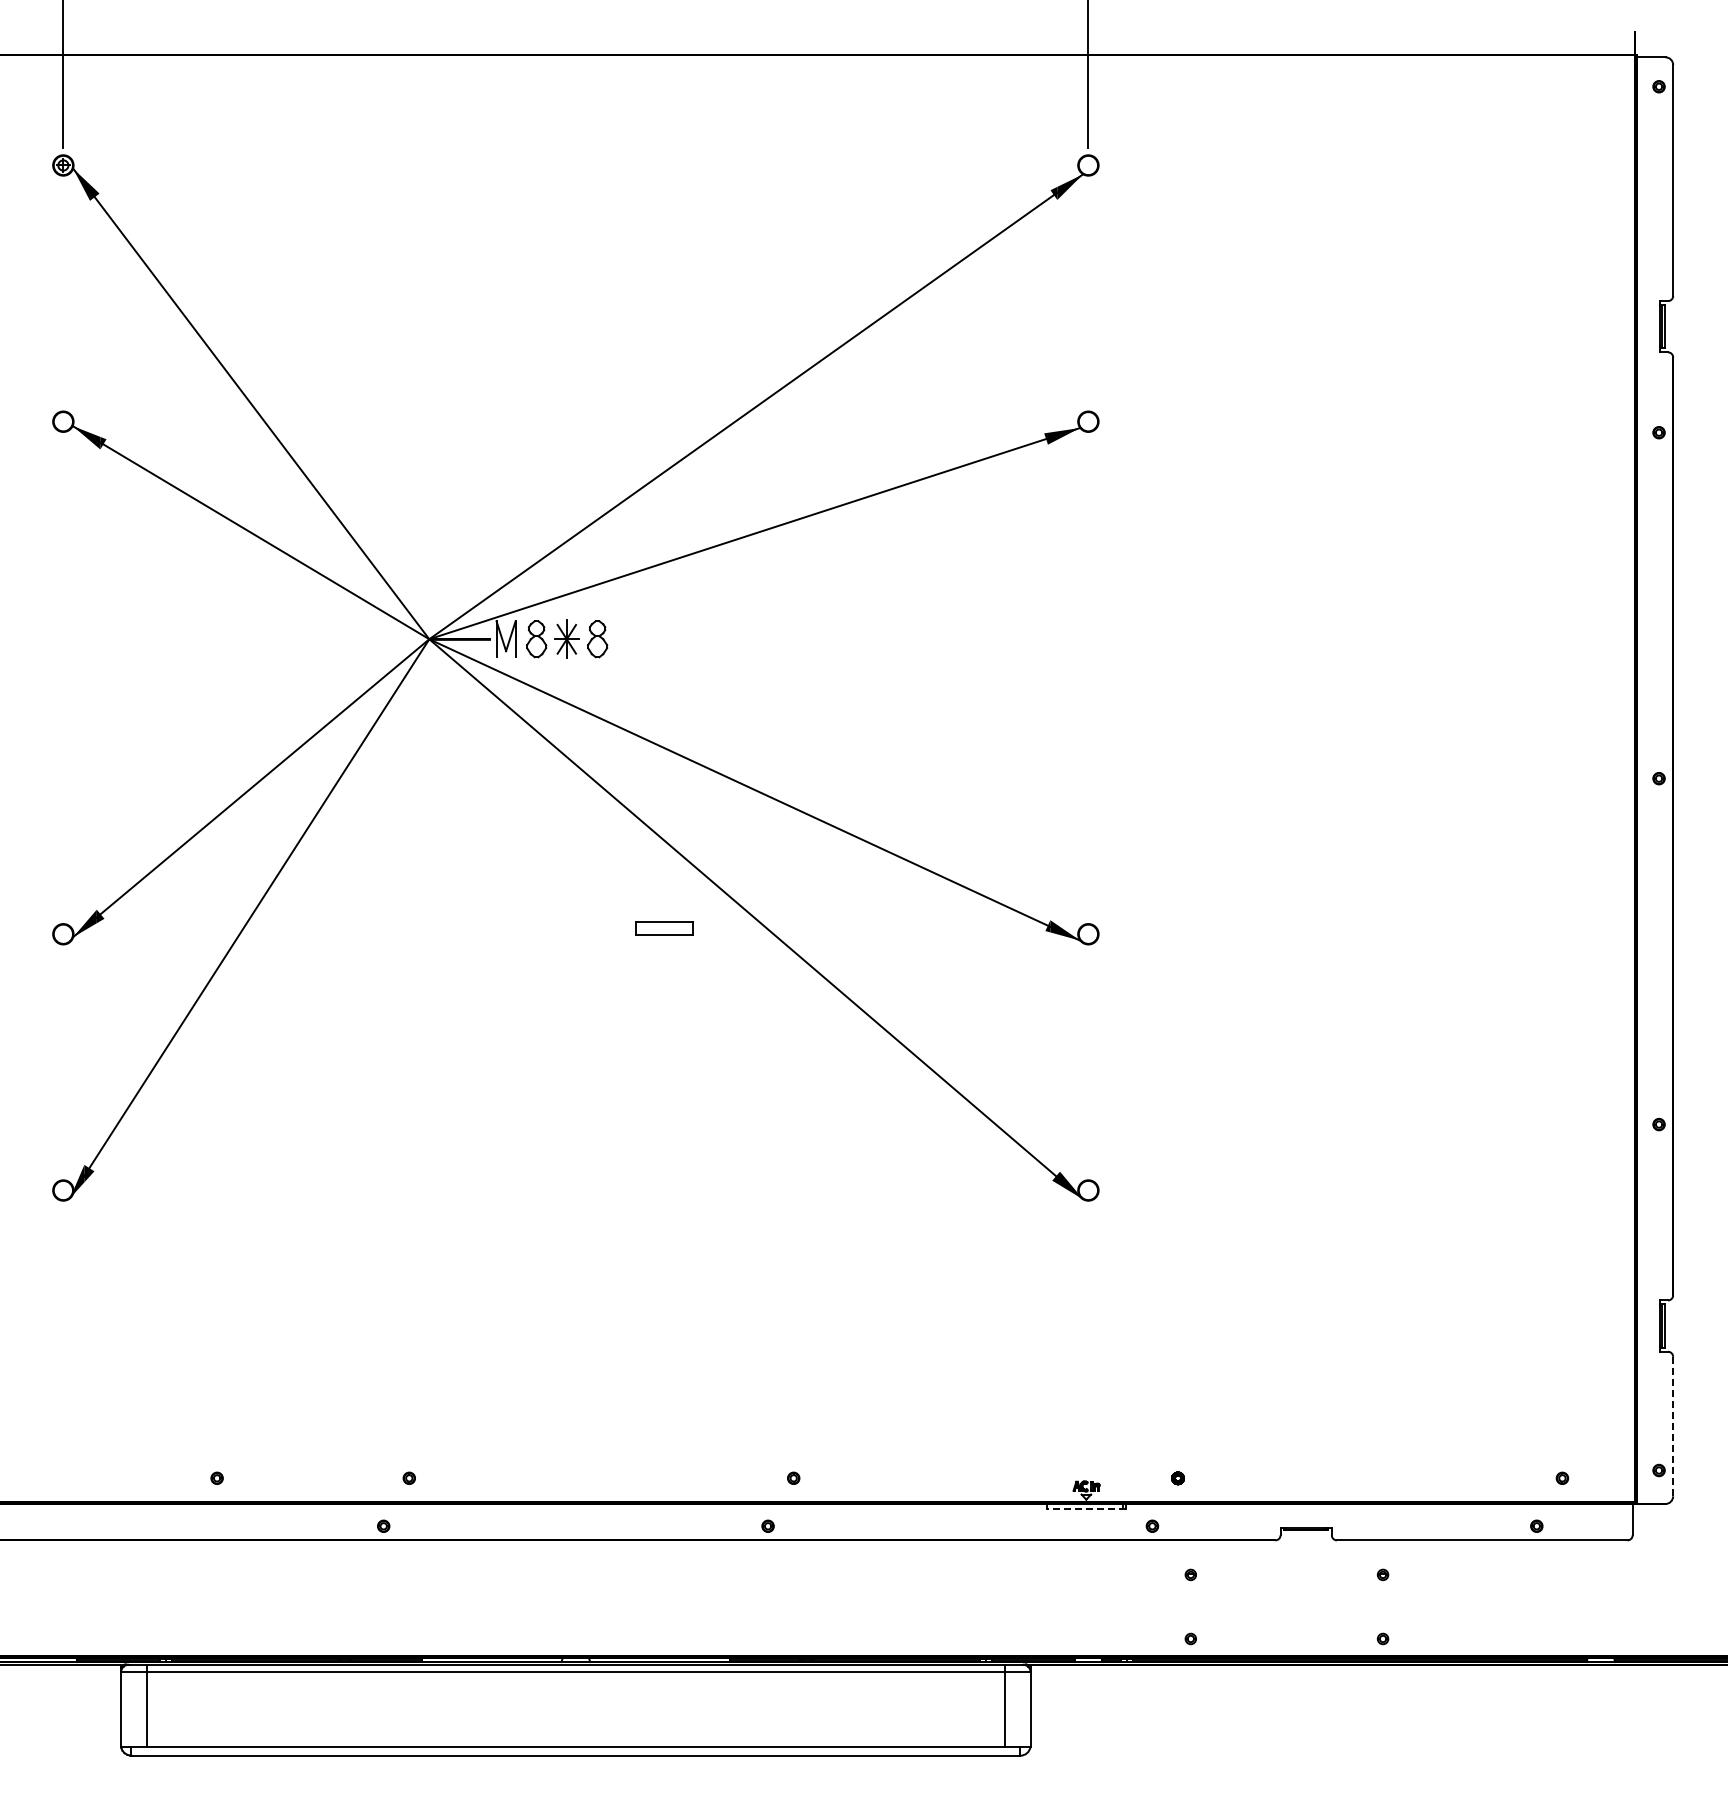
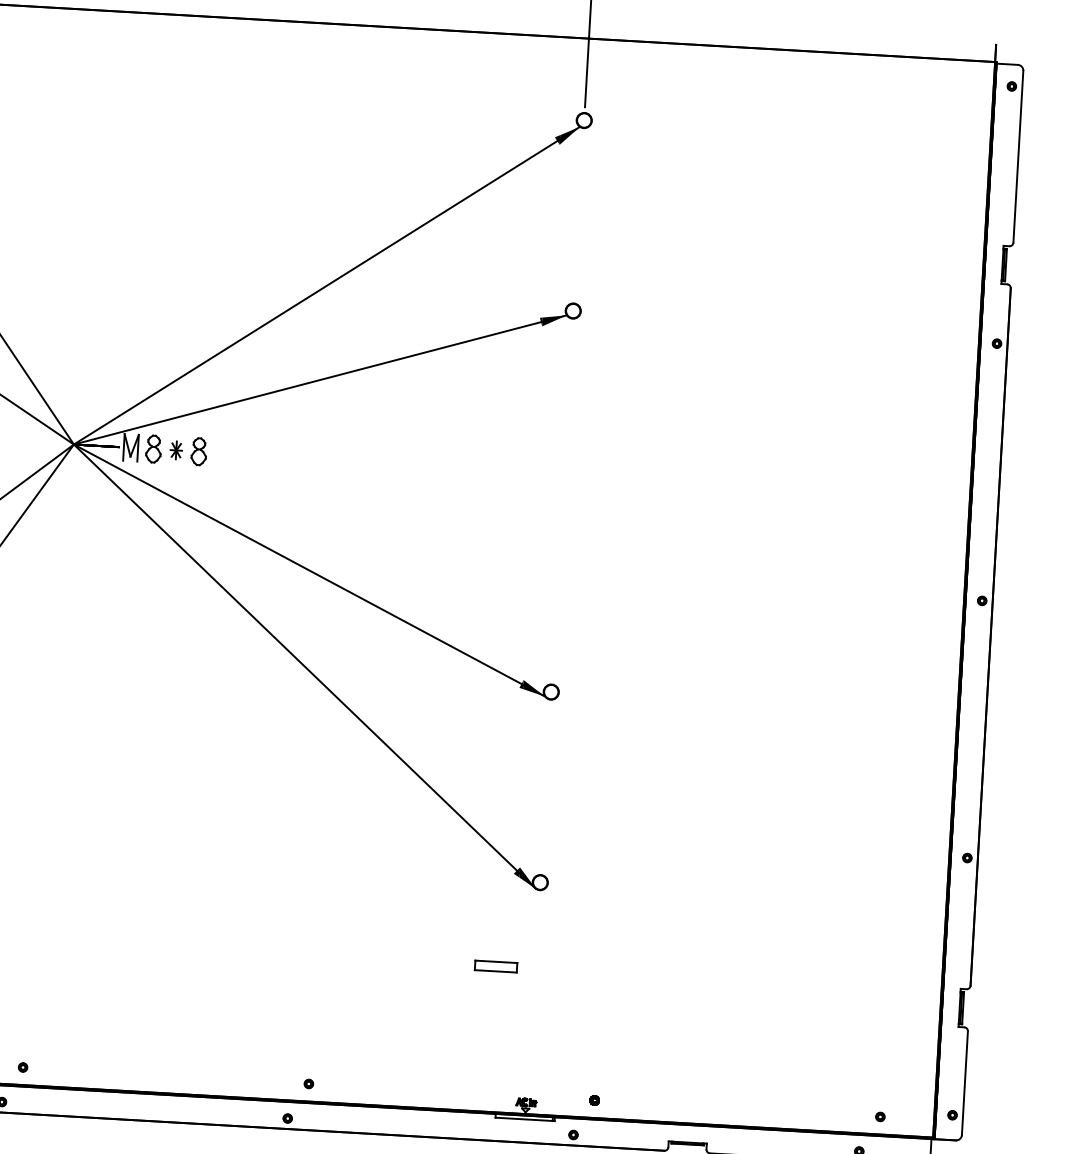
part: (567, 638) -> (176, 449), size x0.62
part: (664, 928) -> (495, 966), moved
line: (1673, 1426) -> (965, 1083), dashed -> solid
line: (1086, 1509) -> (525, 1119), dashed -> solid

